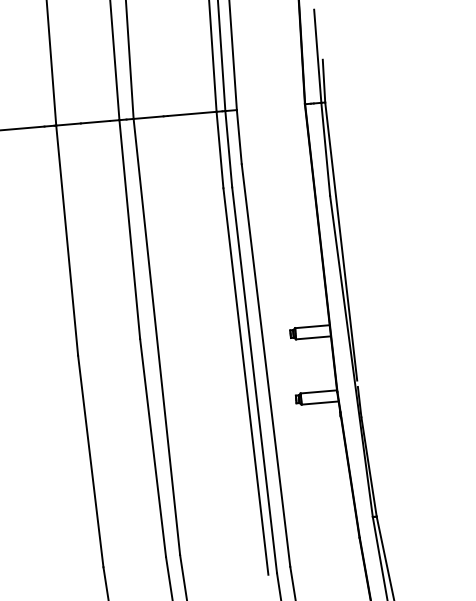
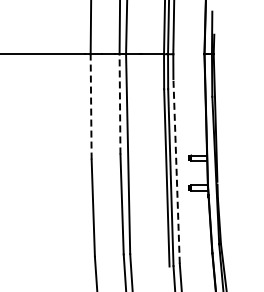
line: (130, 227) -> (120, 103), solid -> dashed
line: (67, 239) -> (91, 106), solid -> dashed
line: (265, 363) -> (176, 170), solid -> dashed

